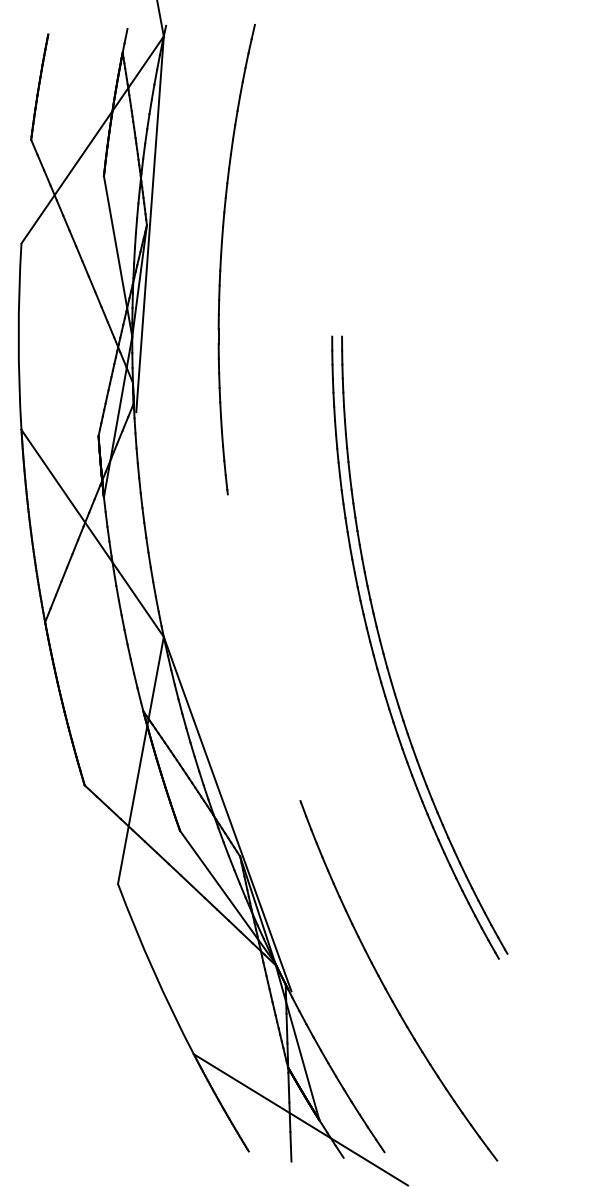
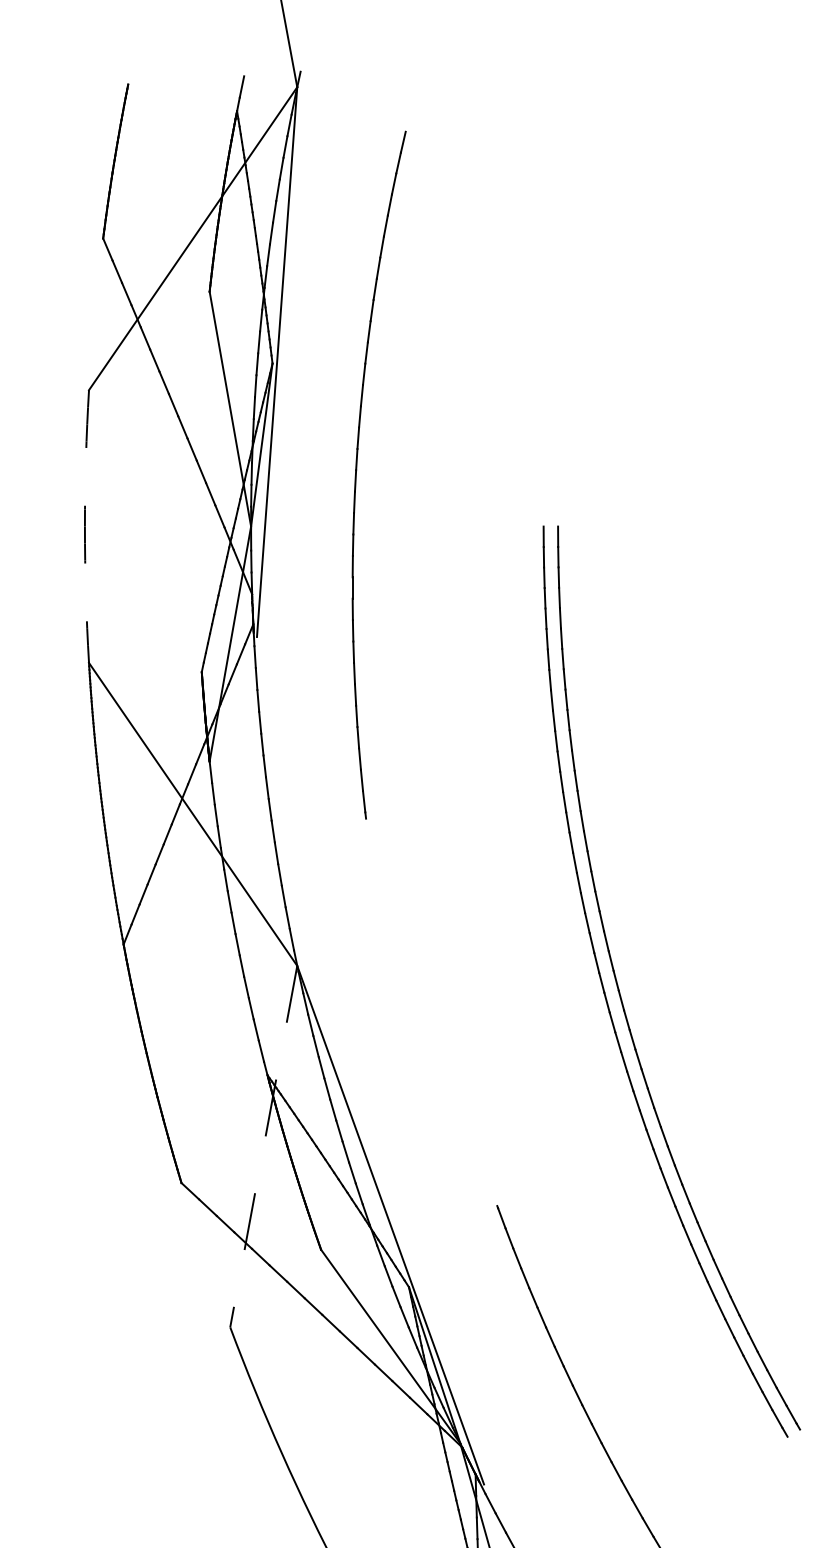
part: (222, 254) -> (358, 467), moved
arc: (18, 336) -> (84, 526), solid -> dashed
line: (140, 760) -> (263, 1146), solid -> dashed

